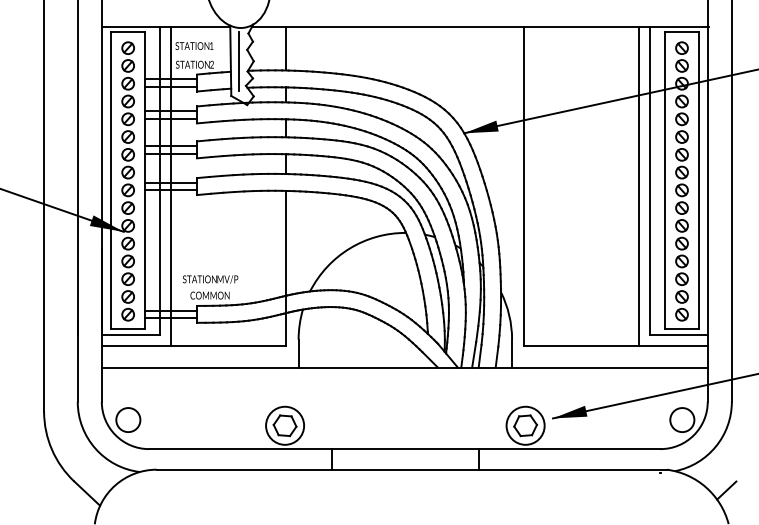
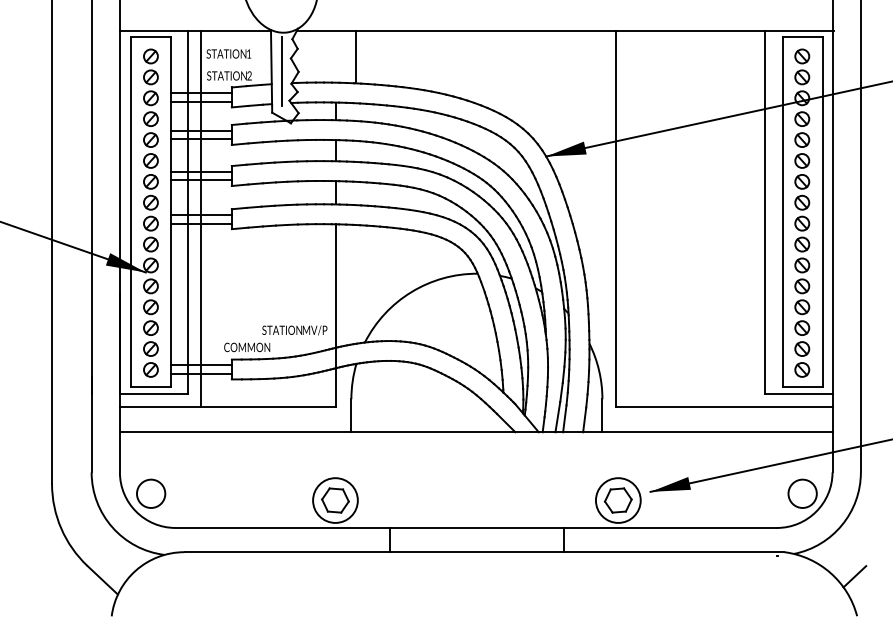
line: (285, 48) -> (356, 56), moved
line: (638, 186) -> (751, 219), removed
text: (210, 279) -> (294, 330), moved

